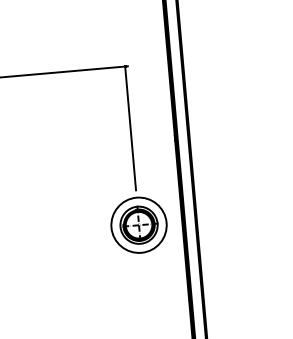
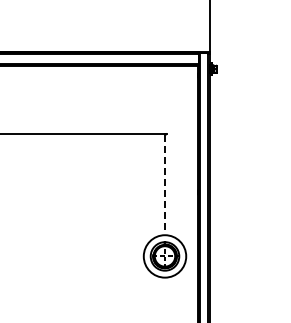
line: (131, 127) -> (165, 181), solid -> dashed

